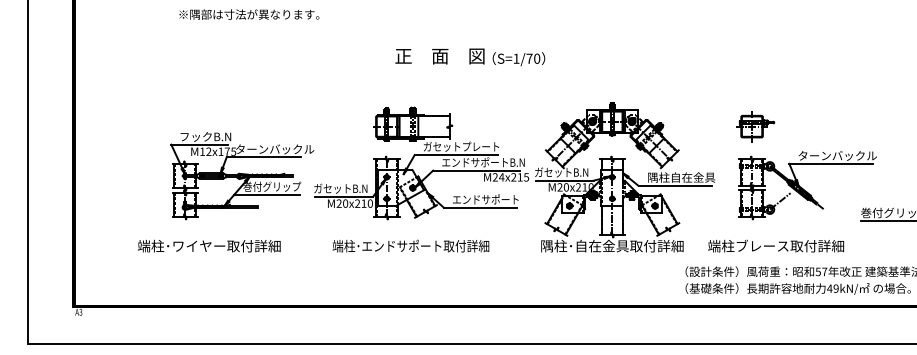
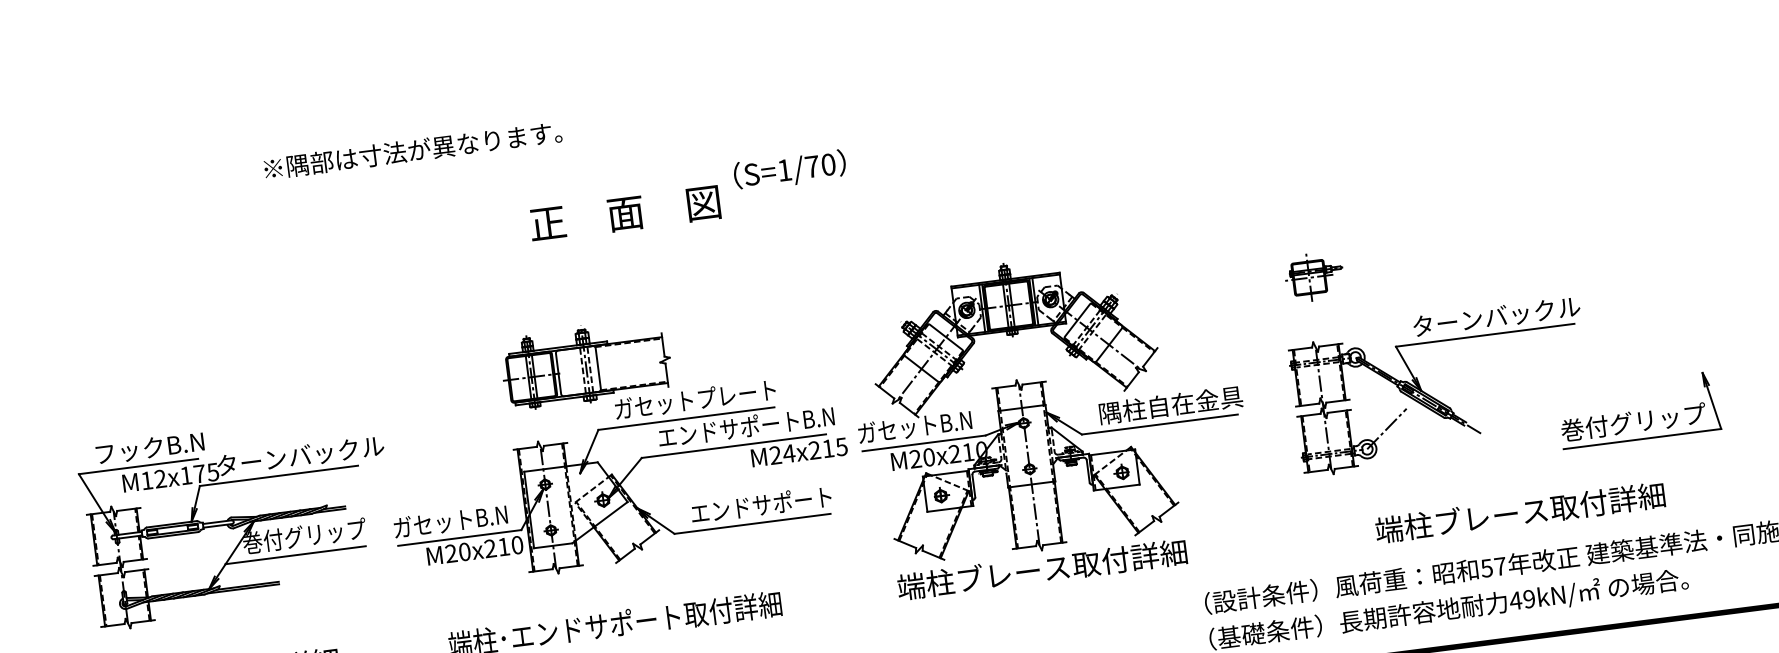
text: (249, 14) -> (413, 150), moved
text: (518, 59) -> (789, 171), moved
part: (755, 126) -> (1313, 276), size x0.7
text: (612, 245) -> (1042, 568), 隅柱･自在金具取付詳細 -> 端柱ブレース取付詳細
text: (776, 245) -> (1520, 511), moved

